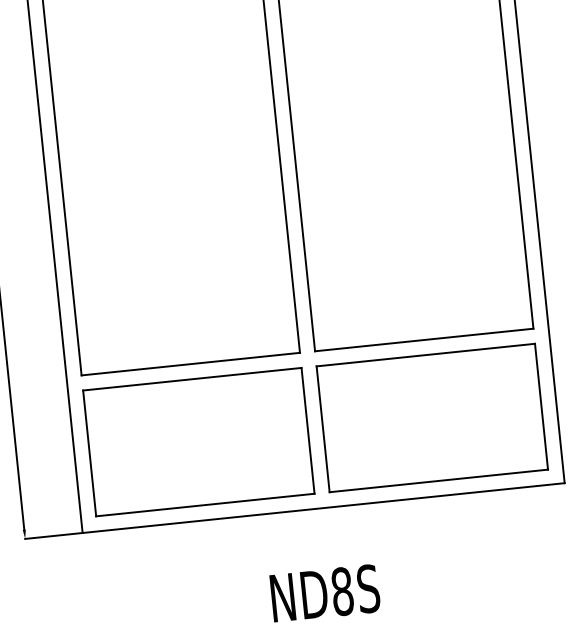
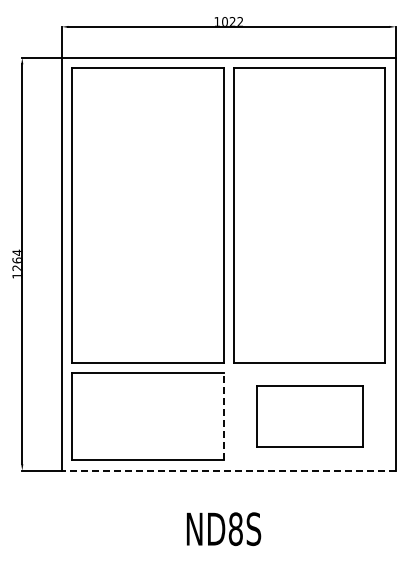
part: (432, 417) -> (309, 416), size x0.7
line: (307, 430) -> (223, 416), solid -> dashed
line: (323, 507) -> (228, 470), solid -> dashed

